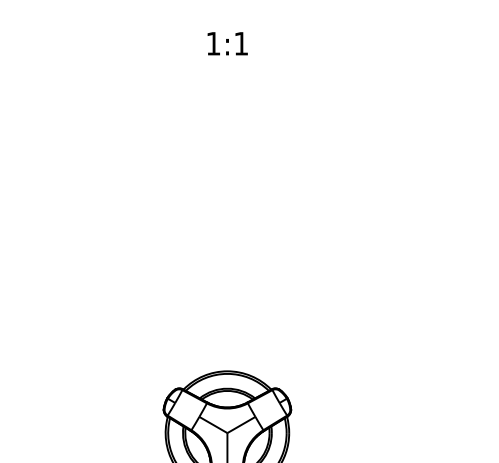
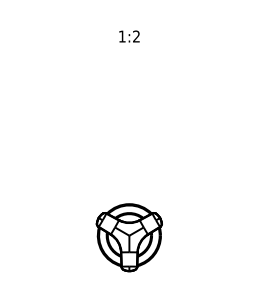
text: (241, 43) -> (136, 36), 1:1 -> 1:2

